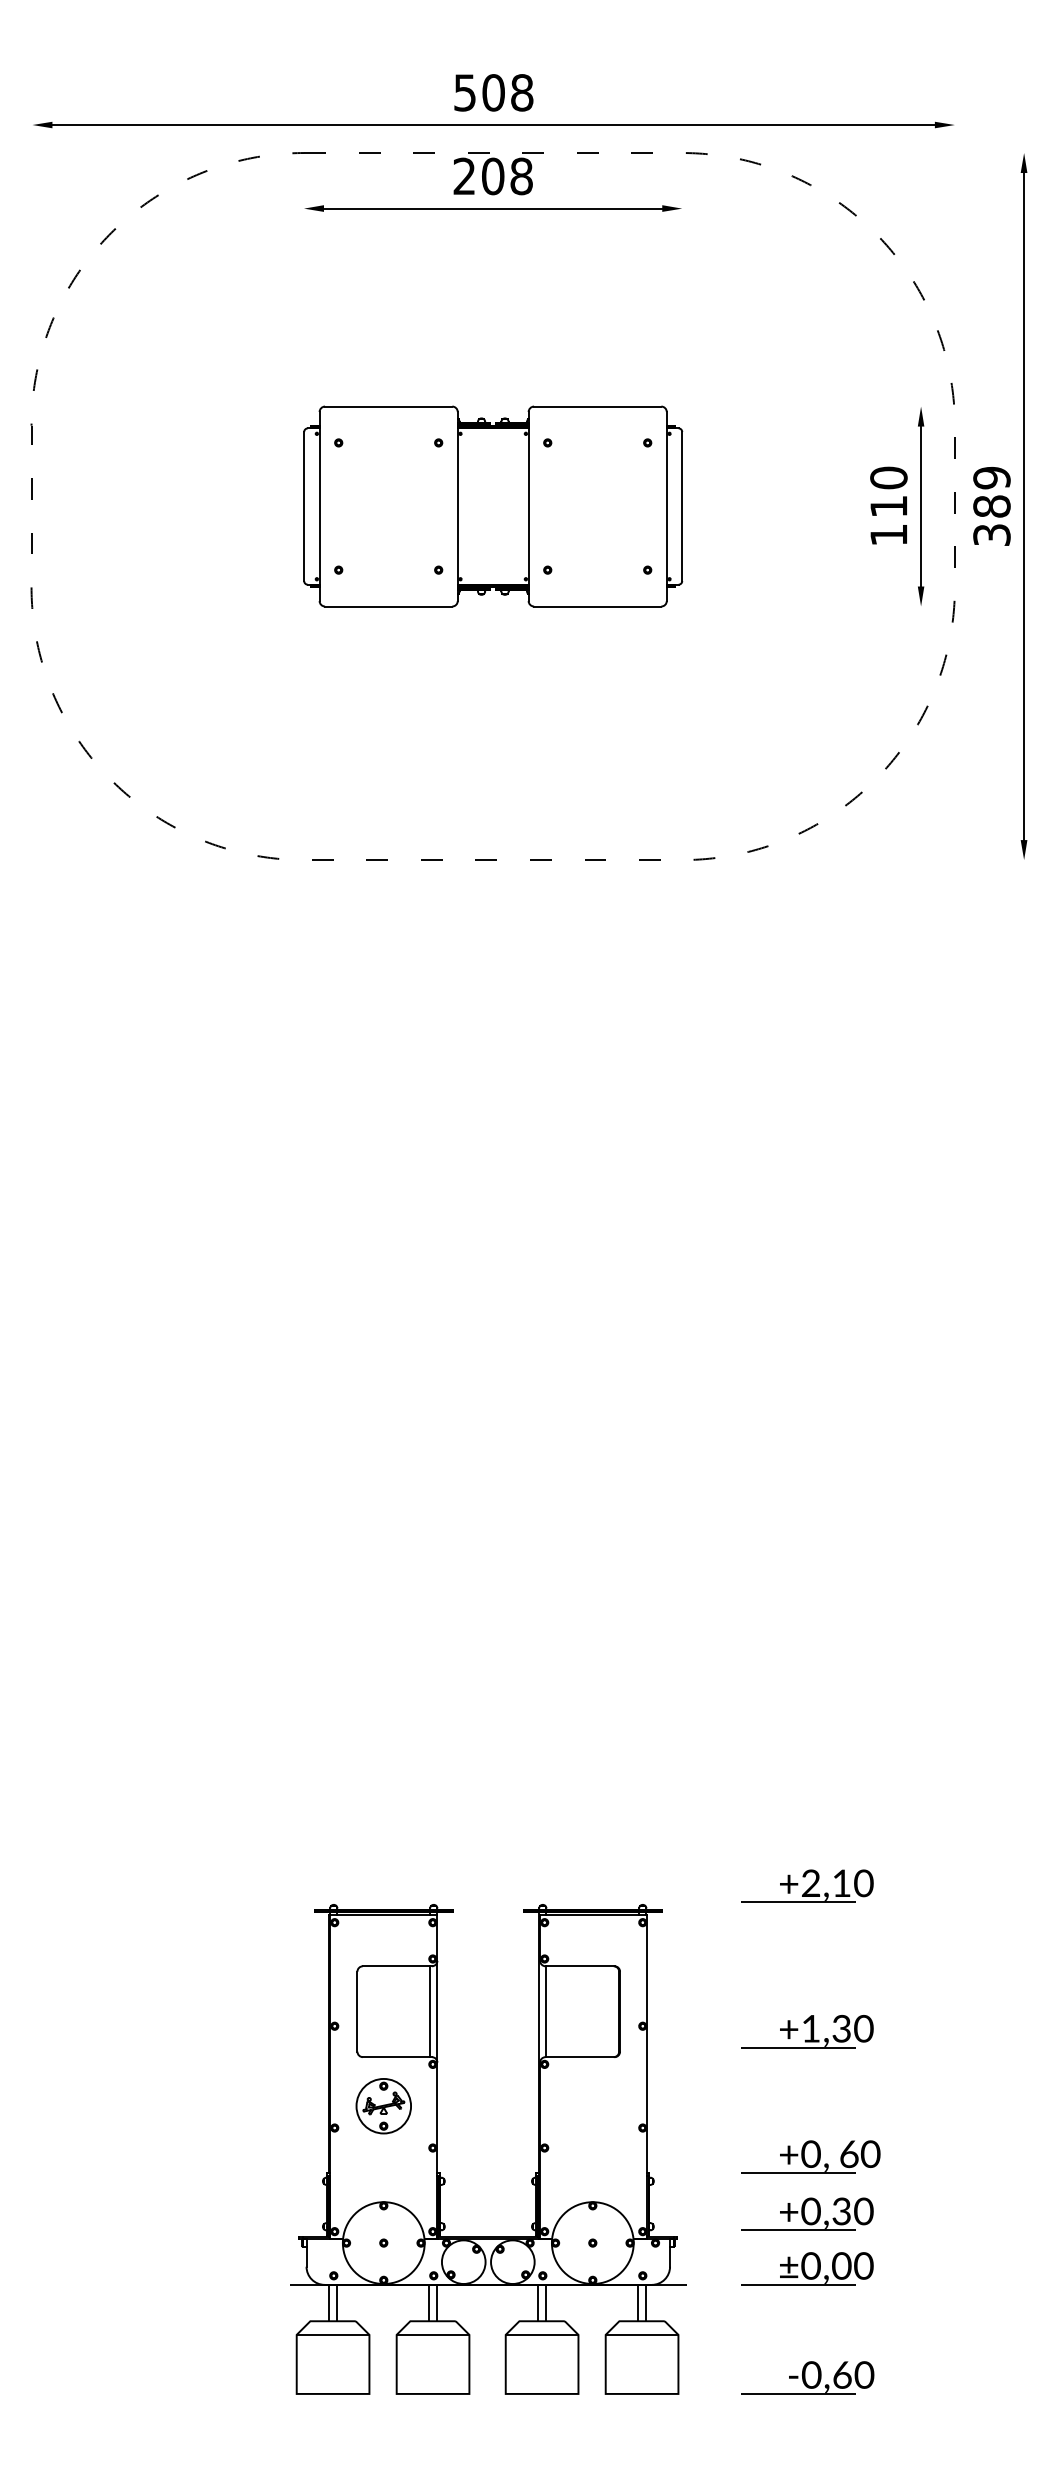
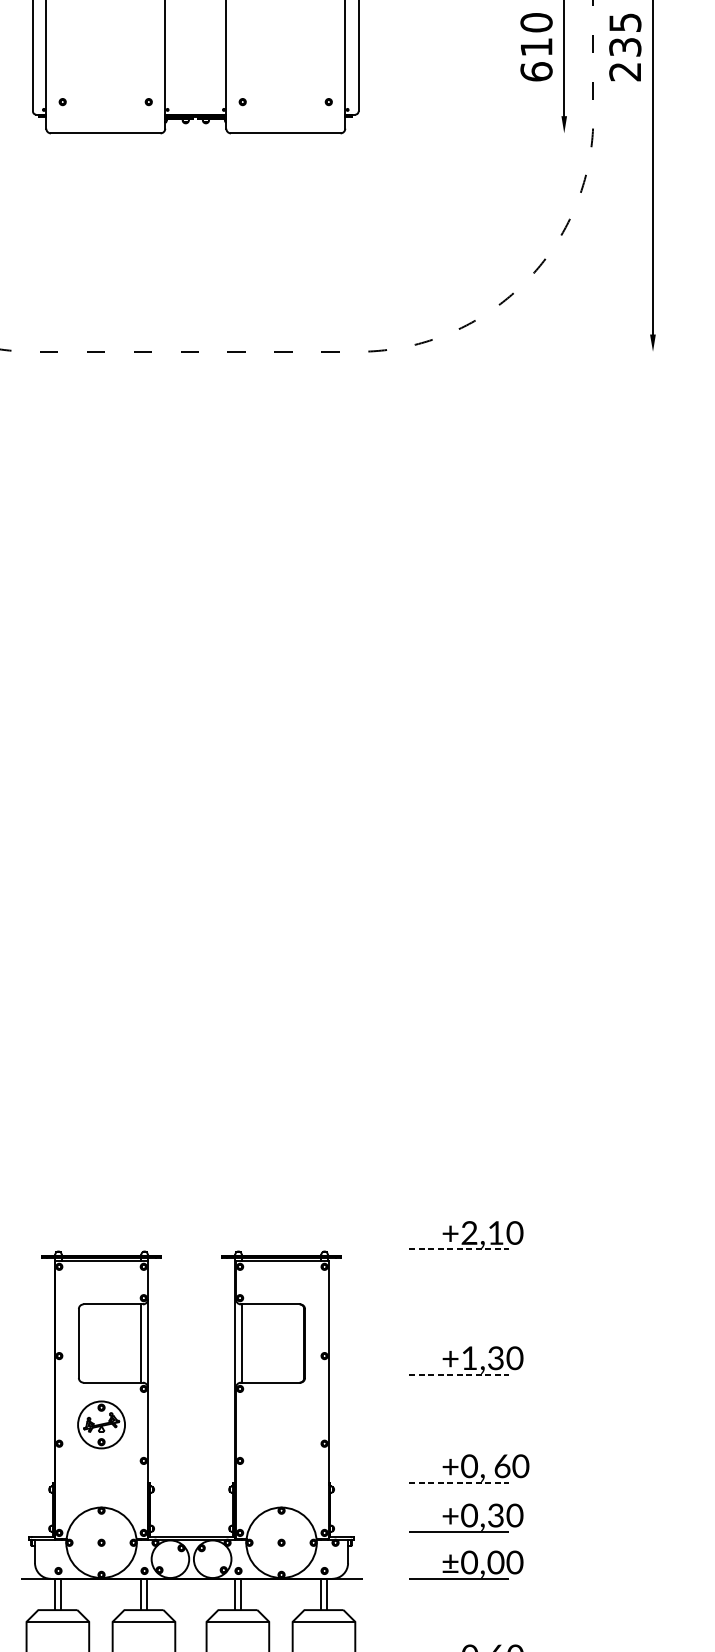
text: (991, 505) -> (624, 46), 389 -> 235
text: (888, 534) -> (536, 71), 110 -> 610
line: (798, 1902) -> (458, 1249), solid -> dashed
line: (798, 2047) -> (458, 1374), solid -> dashed
line: (798, 2173) -> (458, 1482), solid -> dashed

